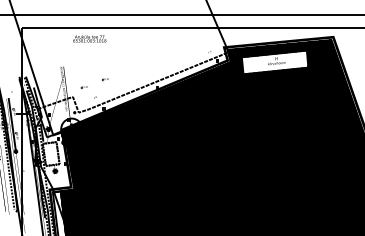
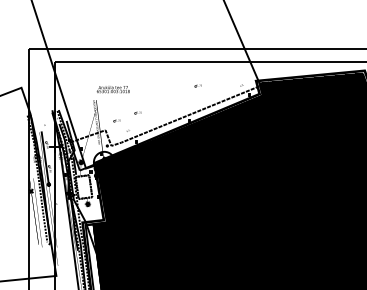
text: (88, 38) -> (112, 89), moved
part: (165, 51) -> (197, 85), added
fill: (274, 61) -> (306, 95), added

